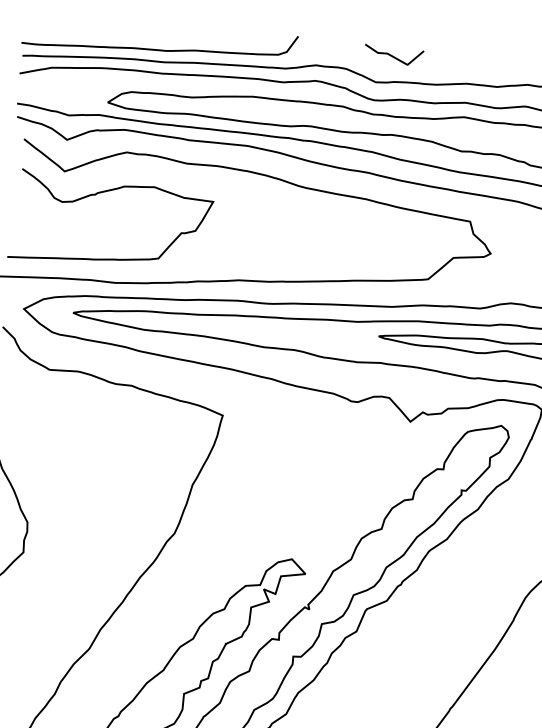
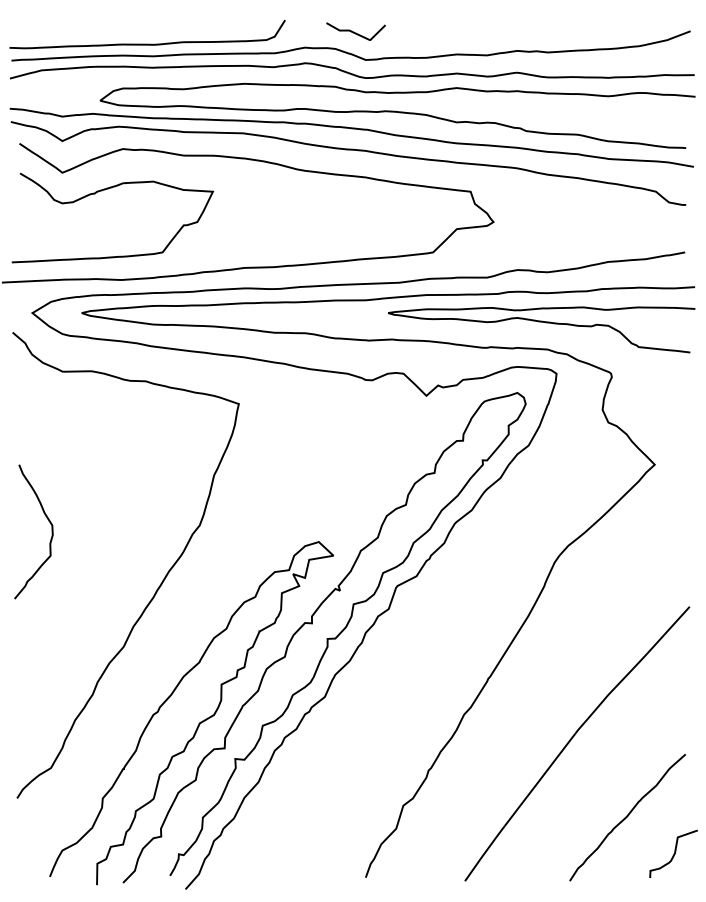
curve: (392, 54) -> (354, 31), moved

